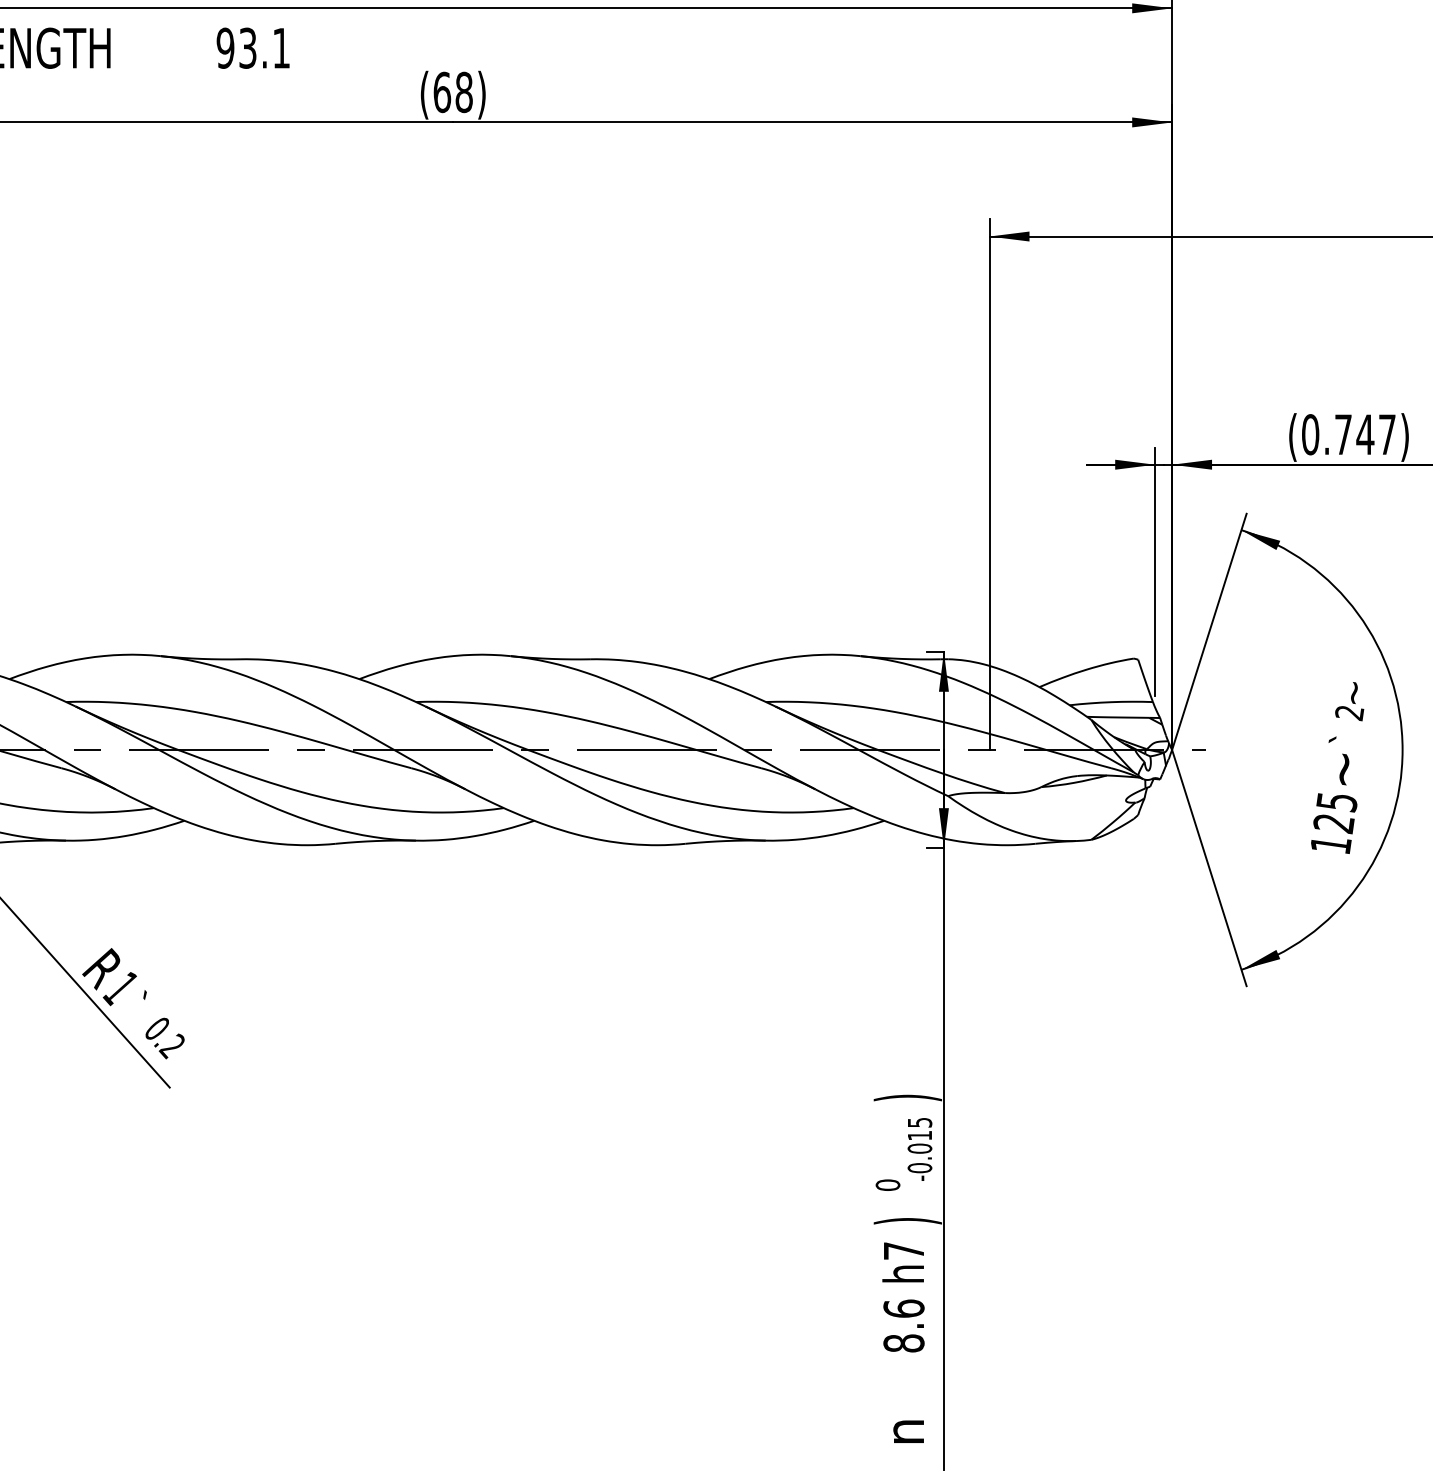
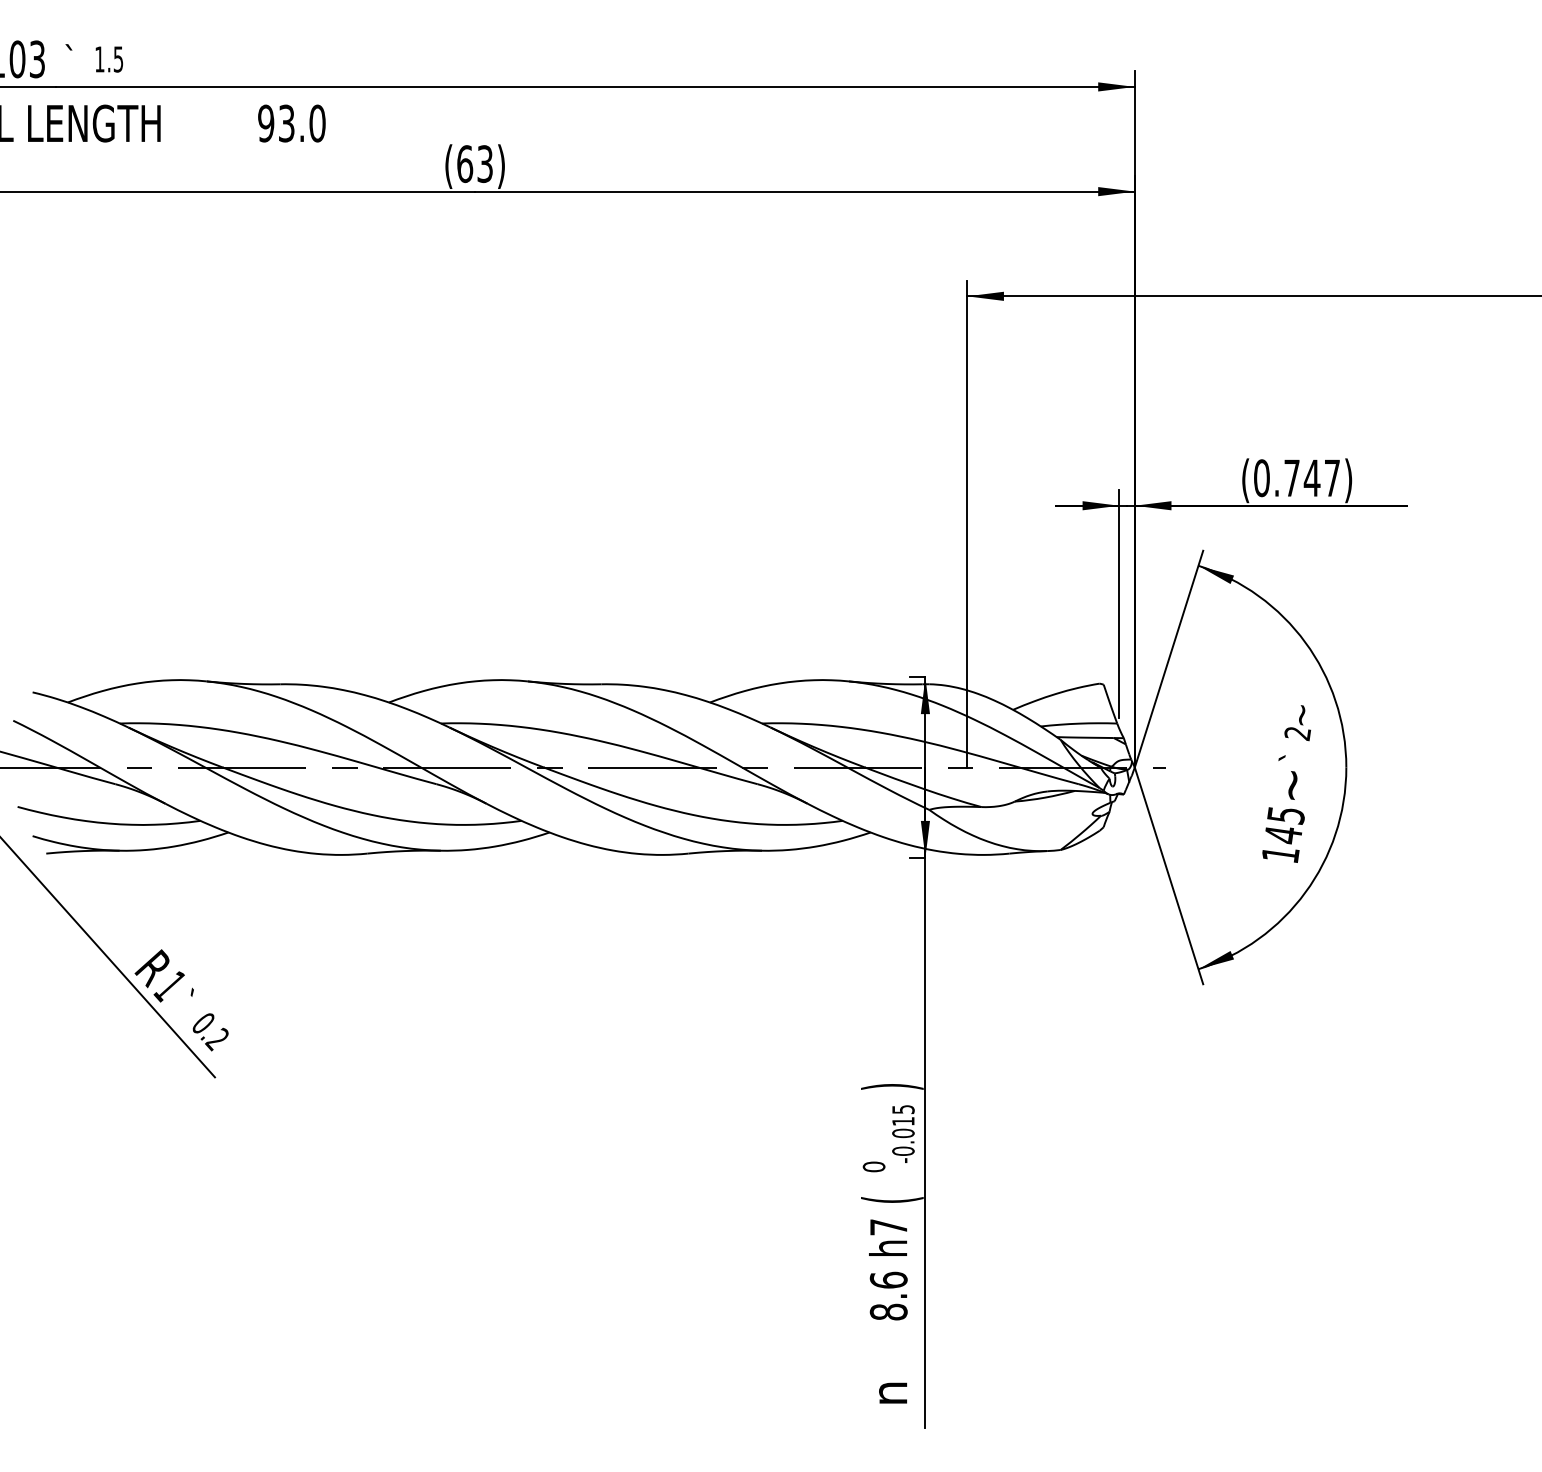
text: (281, 48) -> (317, 123), 93.1 -> 93.0
text: (464, 92) -> (485, 164), (68) -> (63)
text: (1334, 824) -> (1283, 835), 125 -> 145
text: (908, 1220) -> (892, 1199), ) -> (

